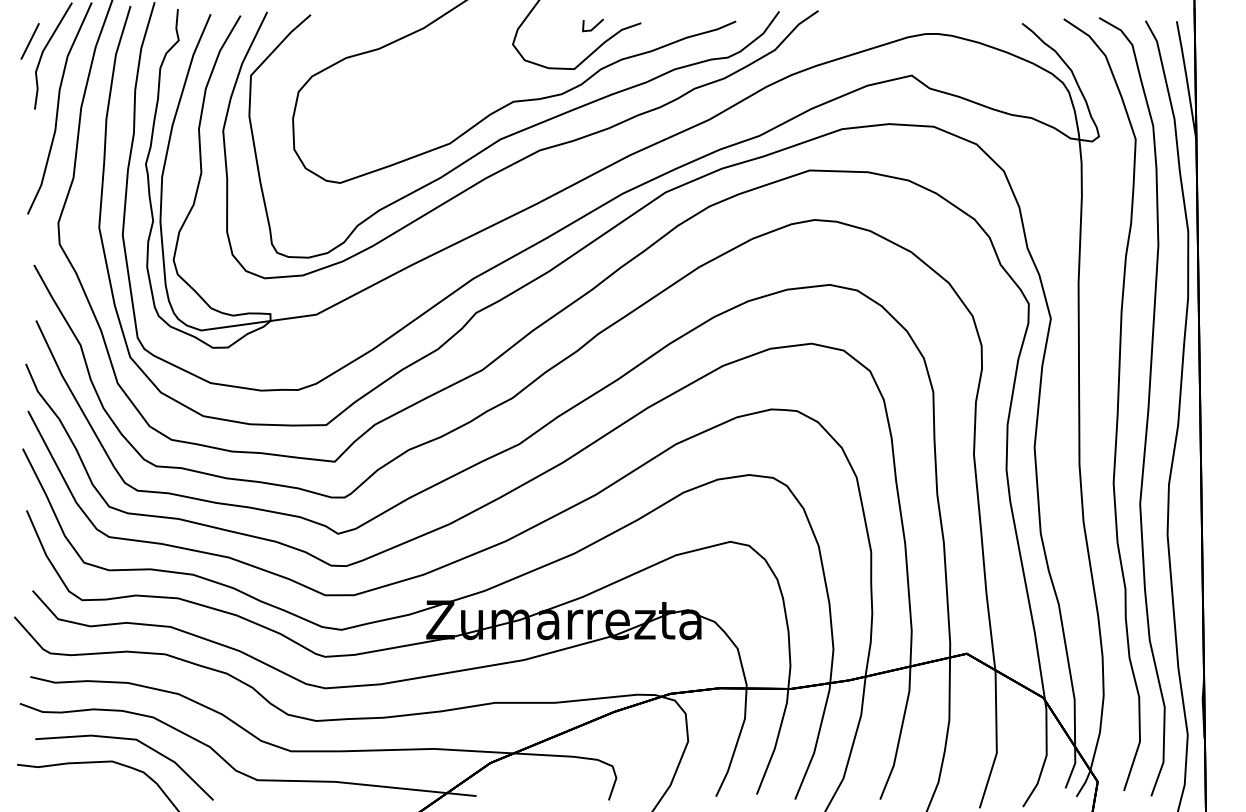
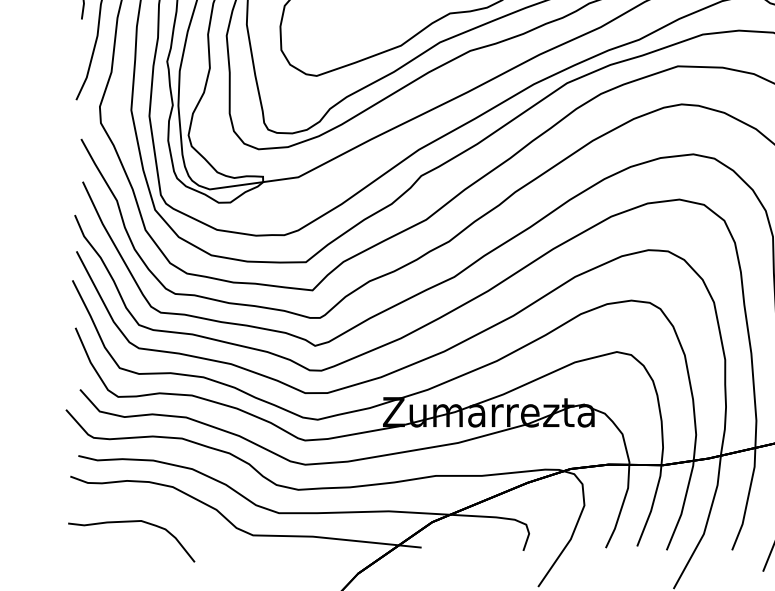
part: (131, 740) -> (156, 504), removed

